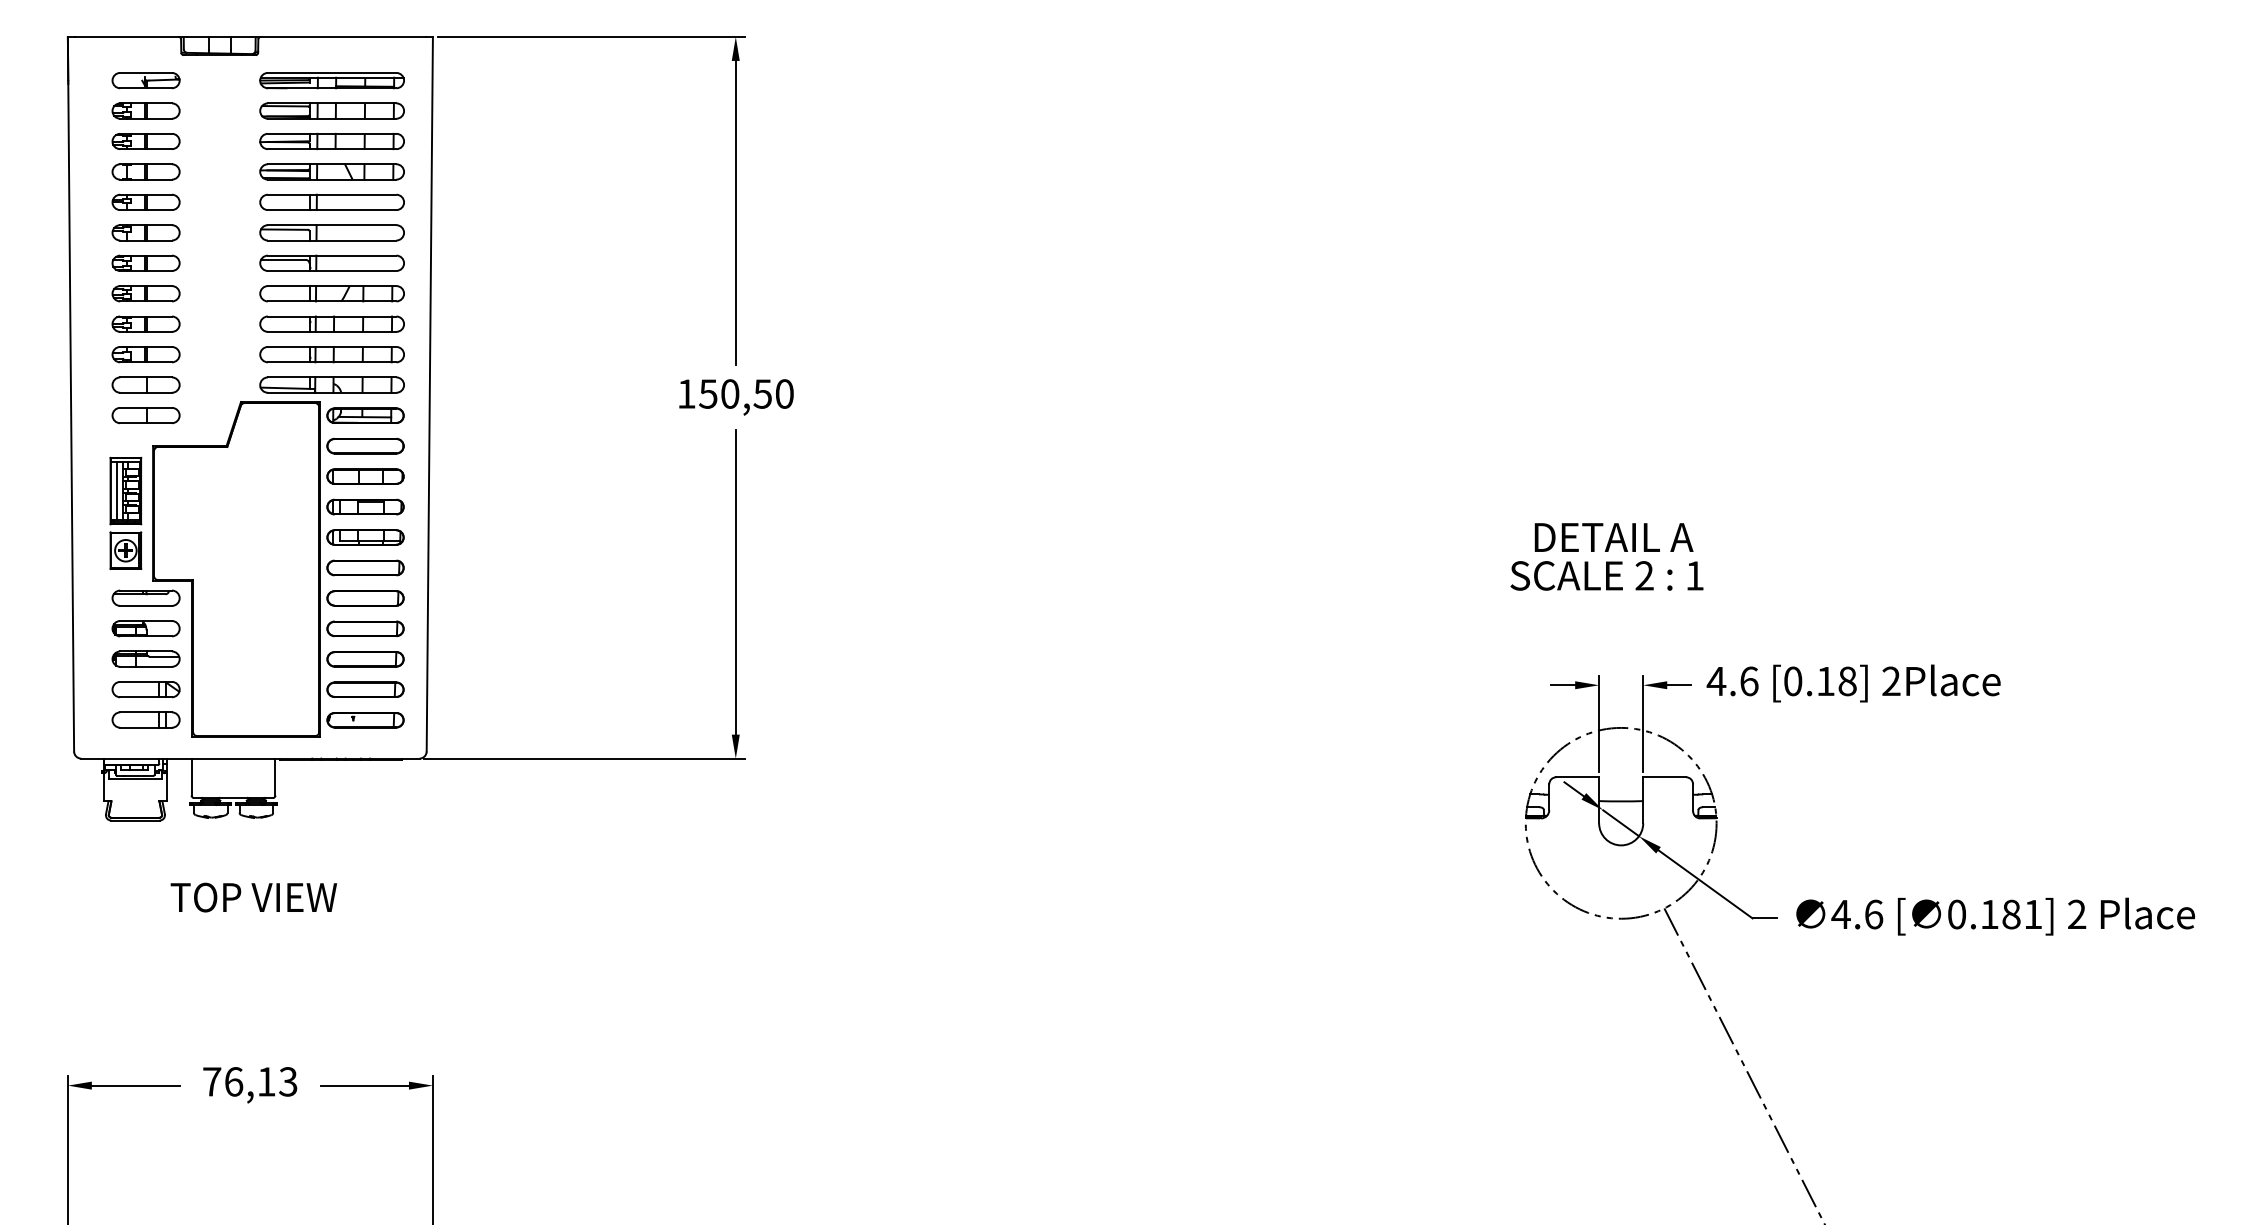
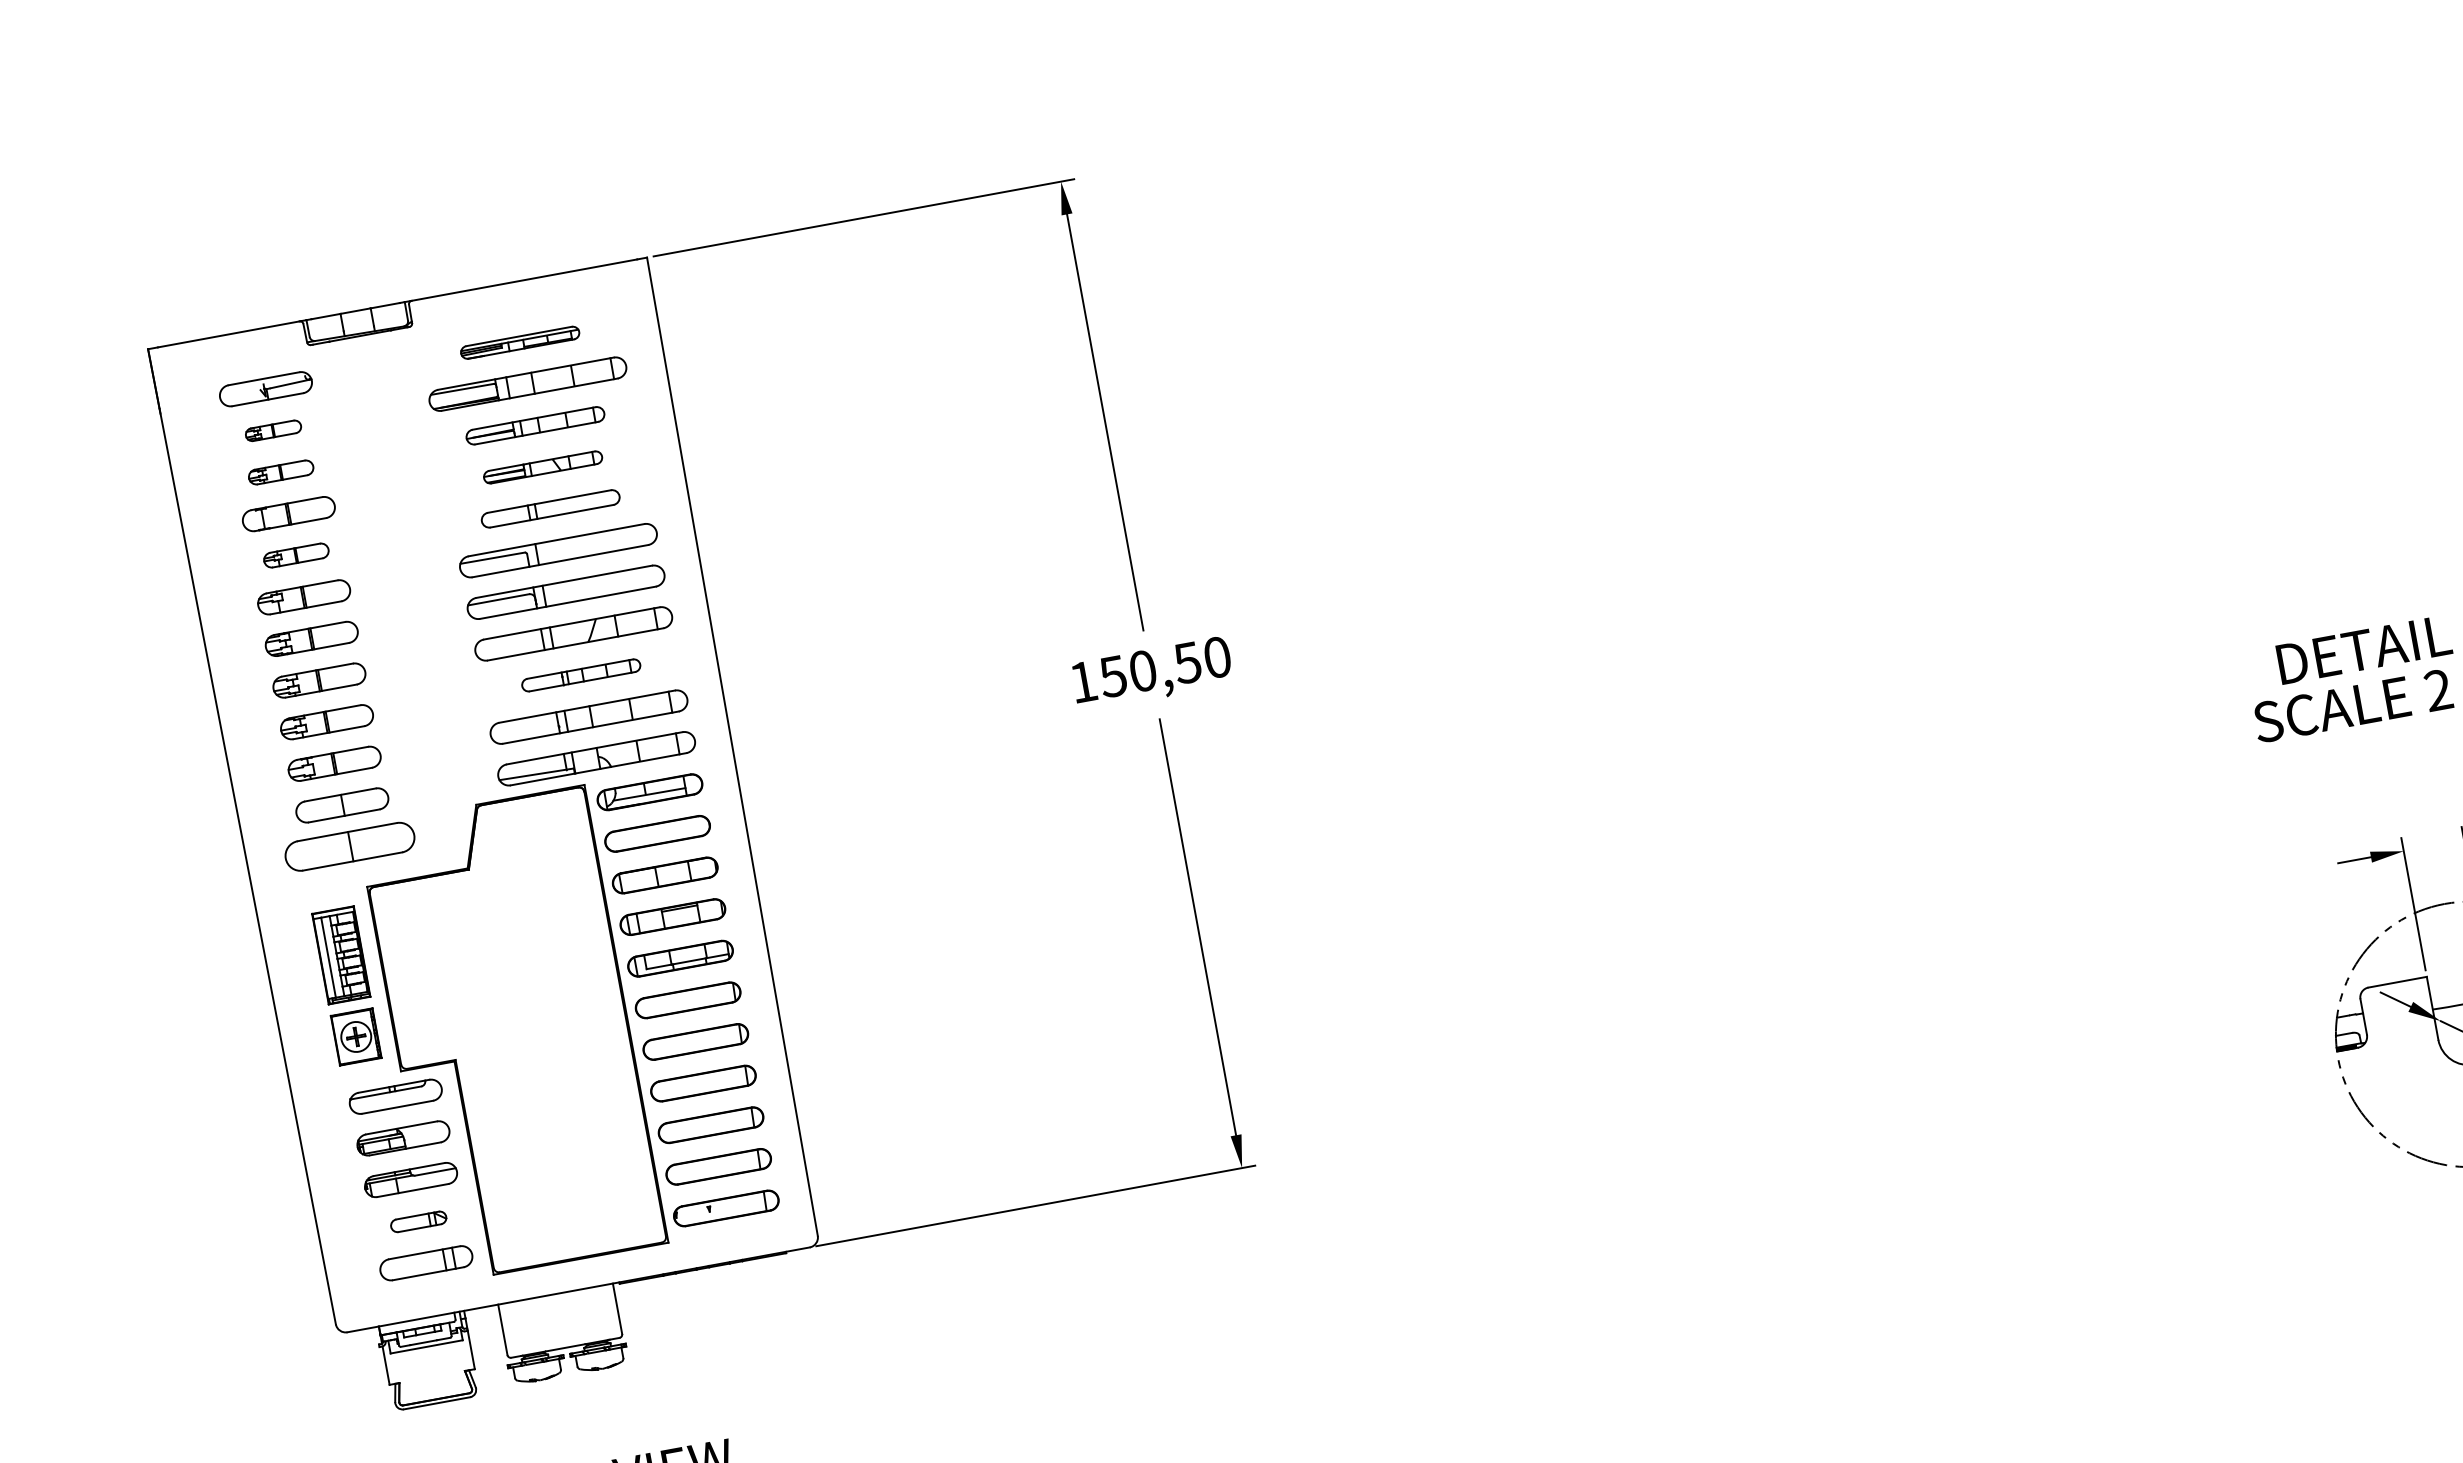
part: (331, 80) -> (519, 342), size x0.6
part: (145, 110) -> (272, 430), size x0.6
part: (145, 141) -> (280, 472), size x0.7
part: (331, 141) -> (534, 425), size x0.7
part: (331, 171) -> (542, 466), size x0.6
part: (145, 201) -> (295, 554), size x0.7
part: (331, 201) -> (549, 507), size x0.7
part: (331, 323) -> (580, 674), size x0.6
part: (145, 415) -> (349, 847), size x1.4
part: (145, 689) -> (417, 1221), size x0.6

